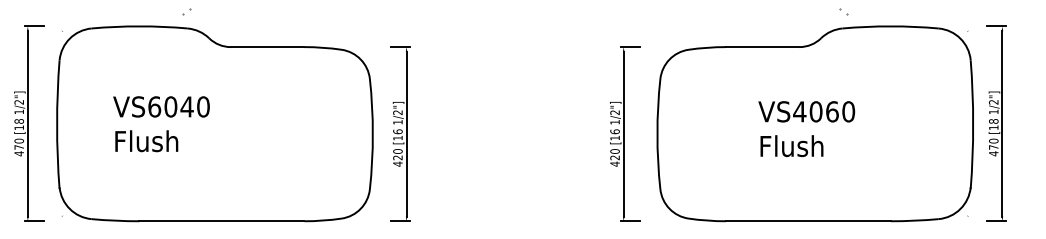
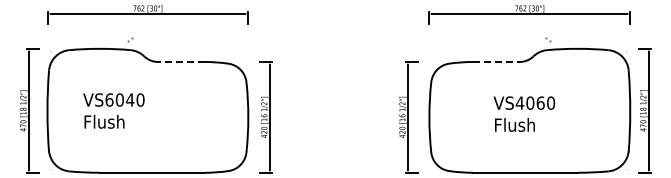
line: (266, 46) -> (180, 61), solid -> dashed
line: (762, 46) -> (496, 61), solid -> dashed

